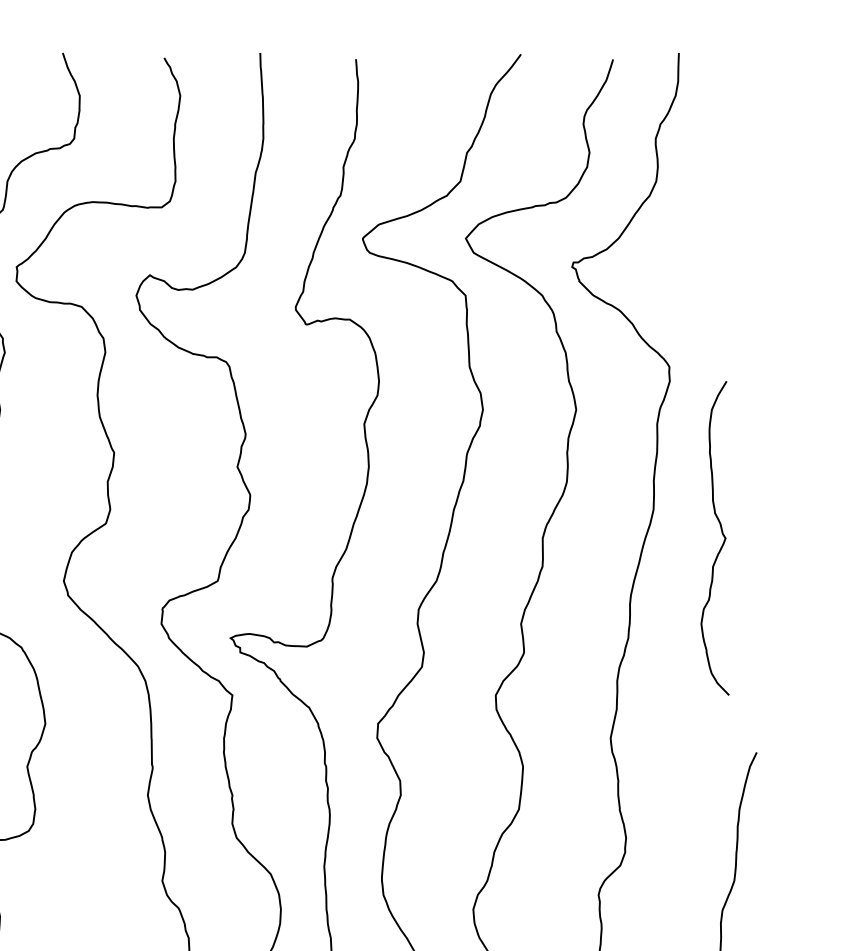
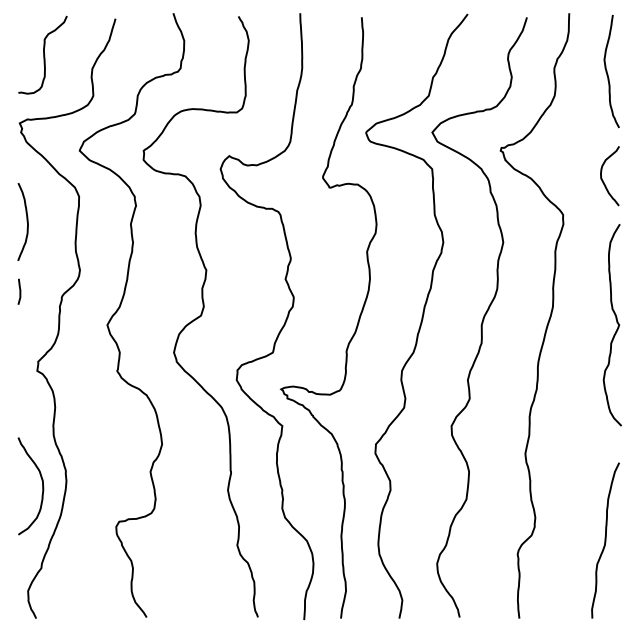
curve: (738, 143) -> (607, 71), added
curve: (732, 313) -> (603, 180), added
curve: (721, 534) -> (616, 322), moved

